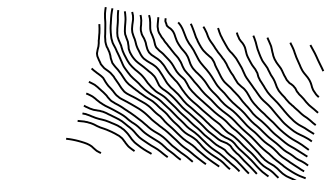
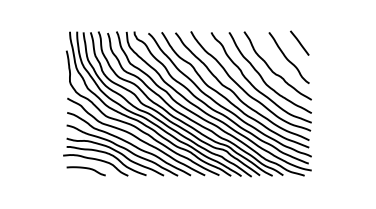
curve: (85, 144) -> (87, 169), moved

